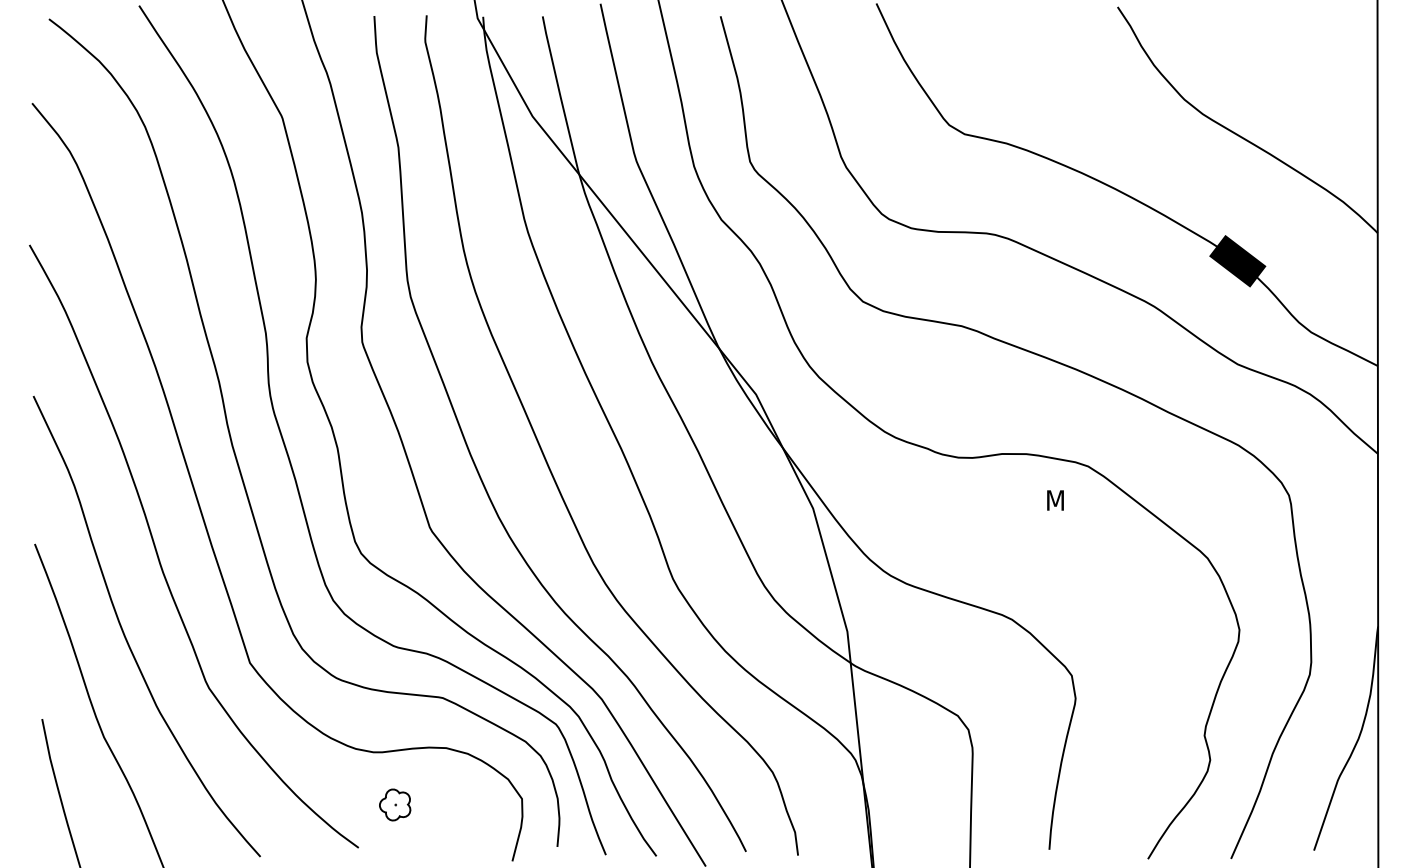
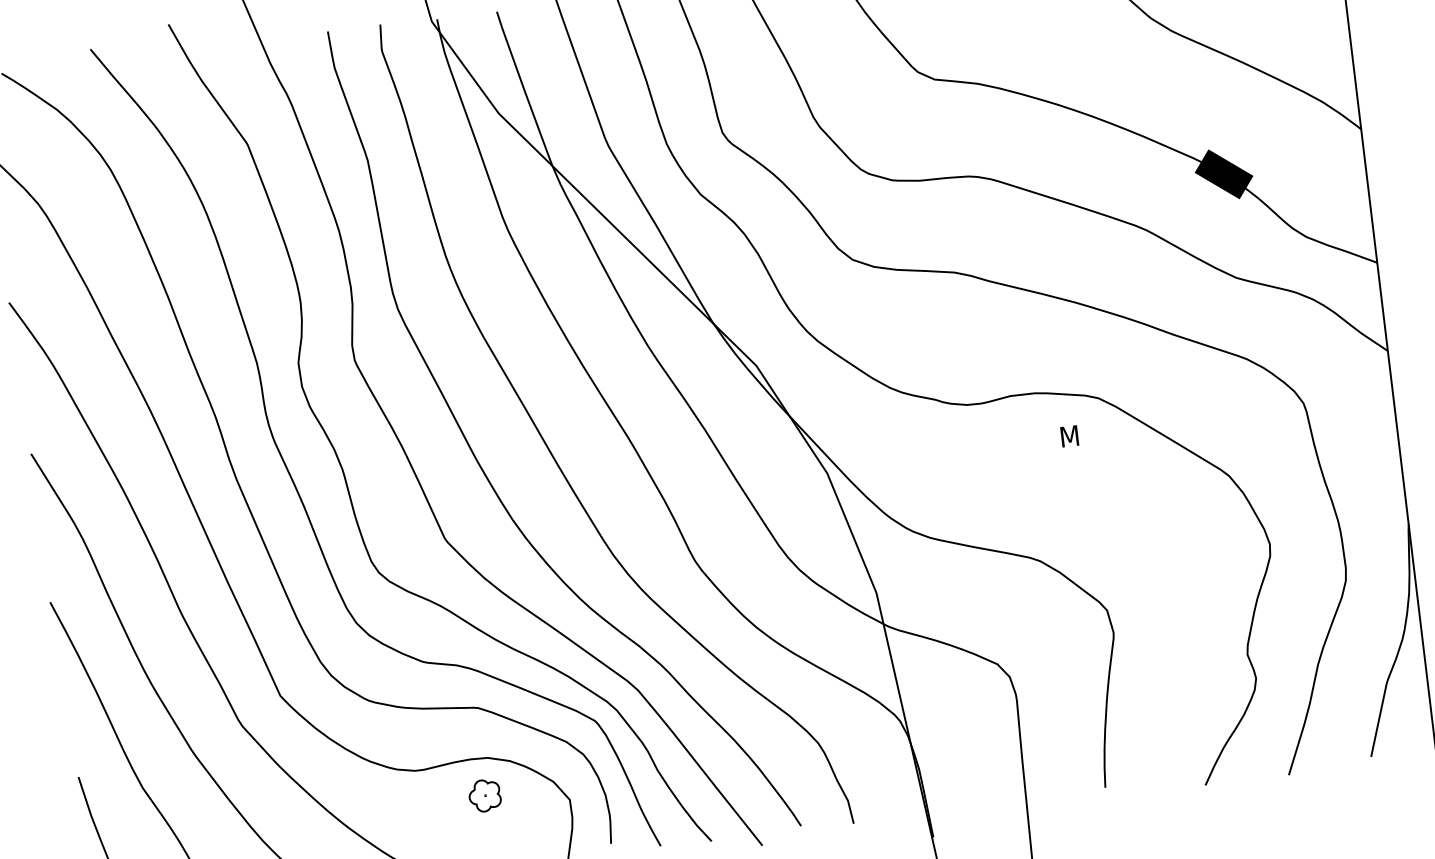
part: (395, 804) -> (485, 795), moved

